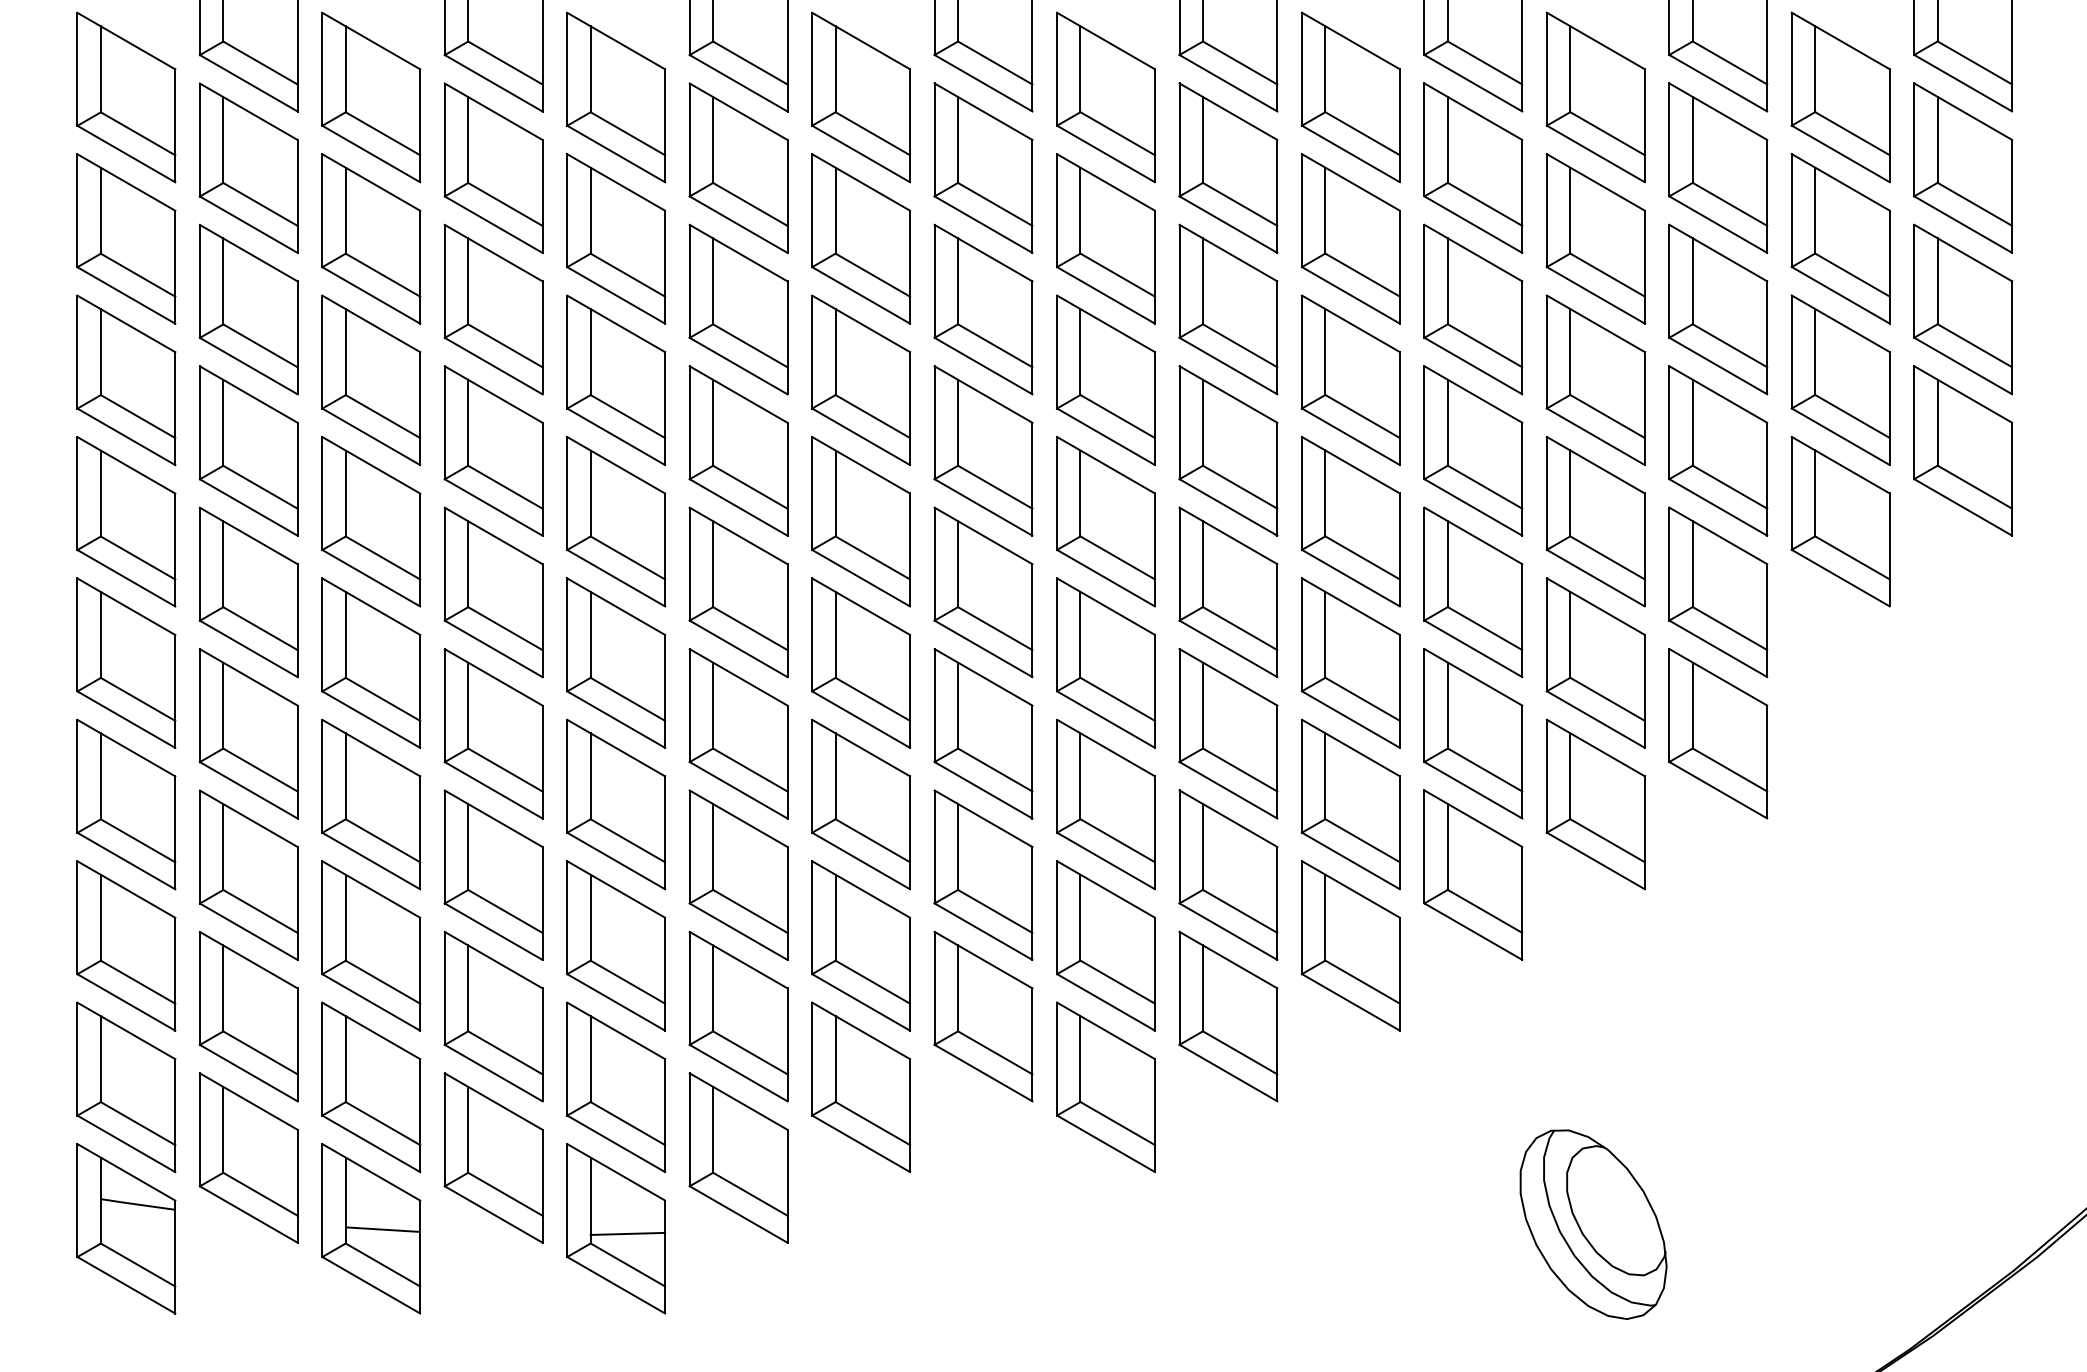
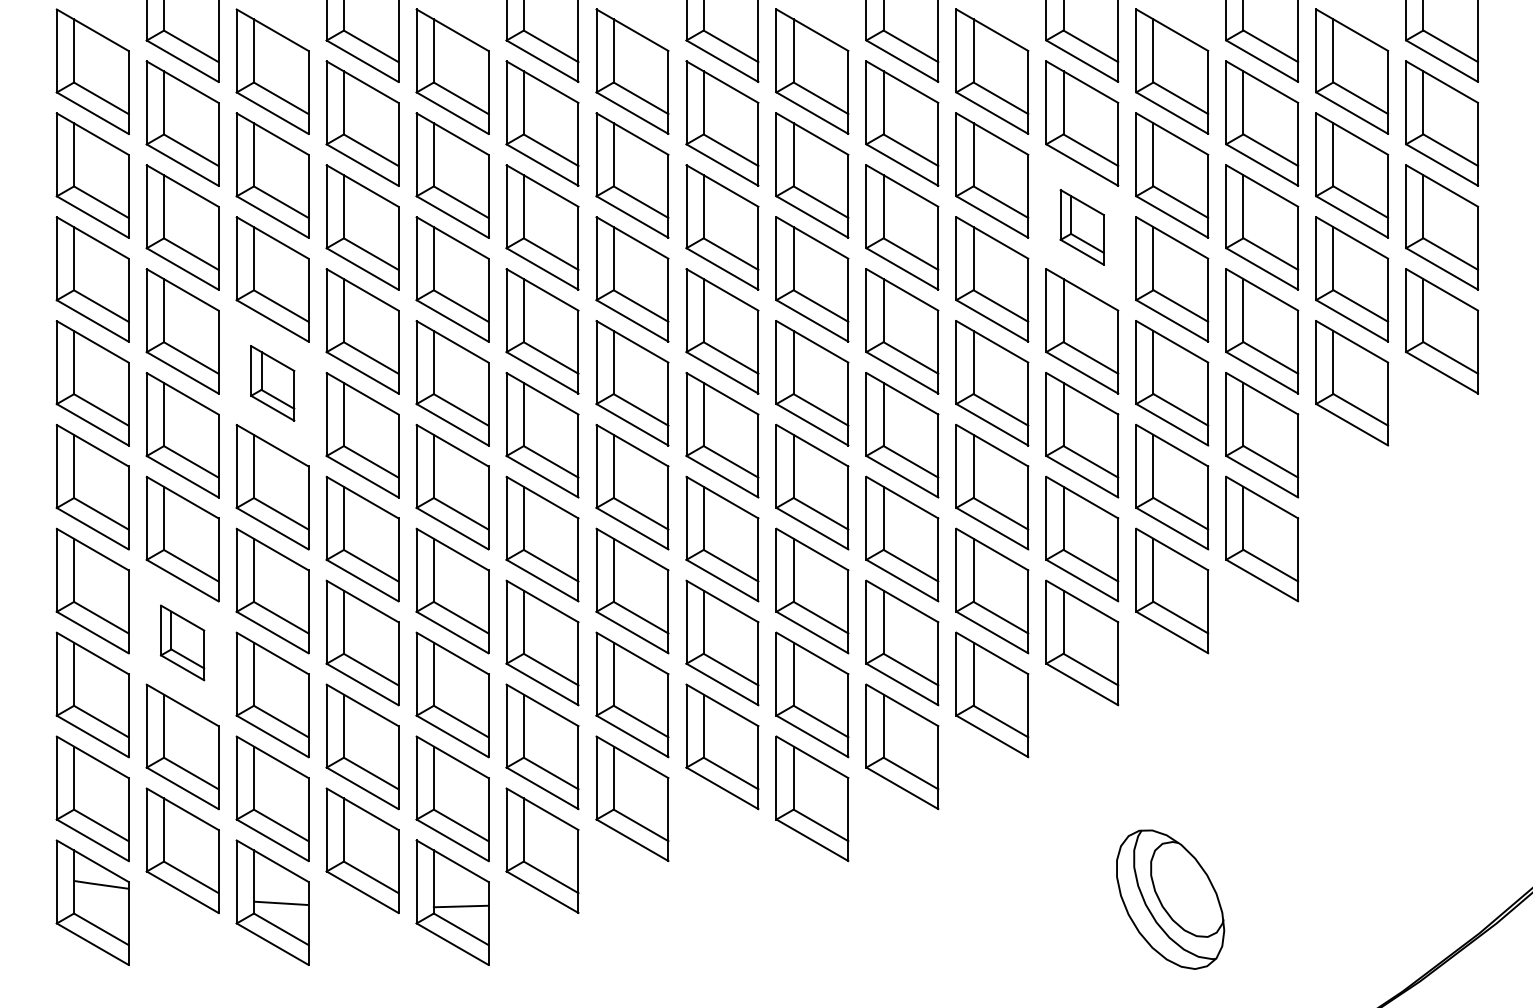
part: (1473, 309) -> (1082, 227), size x0.6
part: (371, 521) -> (272, 383), size x0.6
part: (248, 874) -> (182, 642), size x0.6

